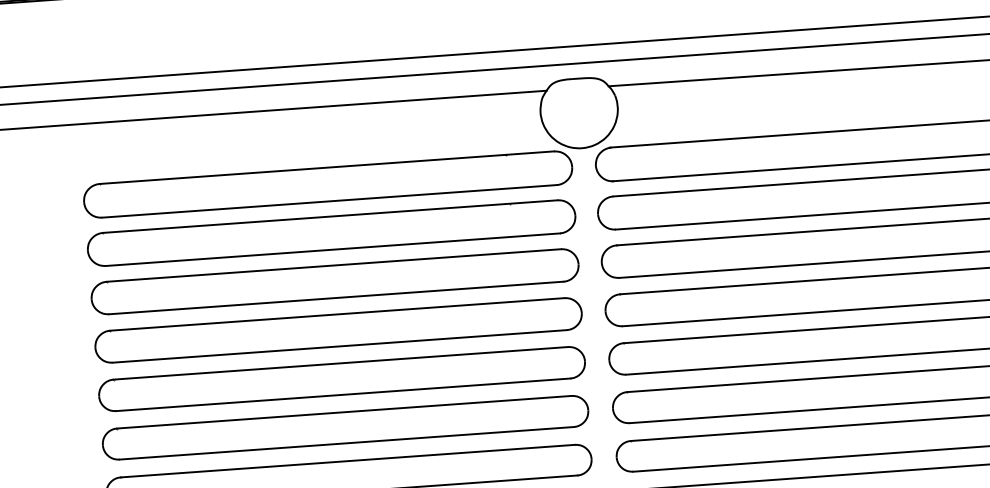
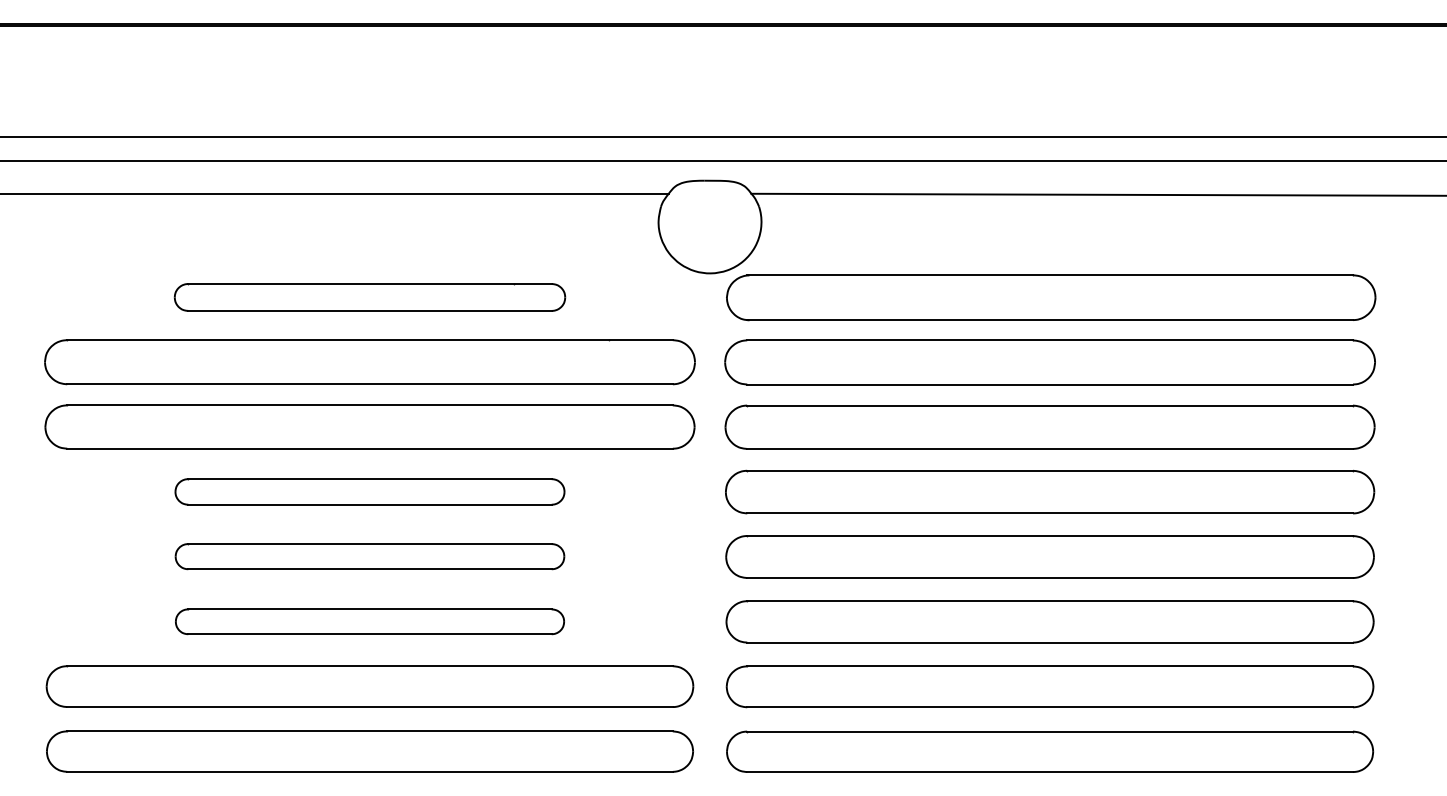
part: (327, 184) -> (369, 297), size x0.6
part: (338, 330) -> (369, 491), size x0.6
part: (341, 378) -> (369, 556), size x0.6
part: (345, 427) -> (369, 621), size x0.6

